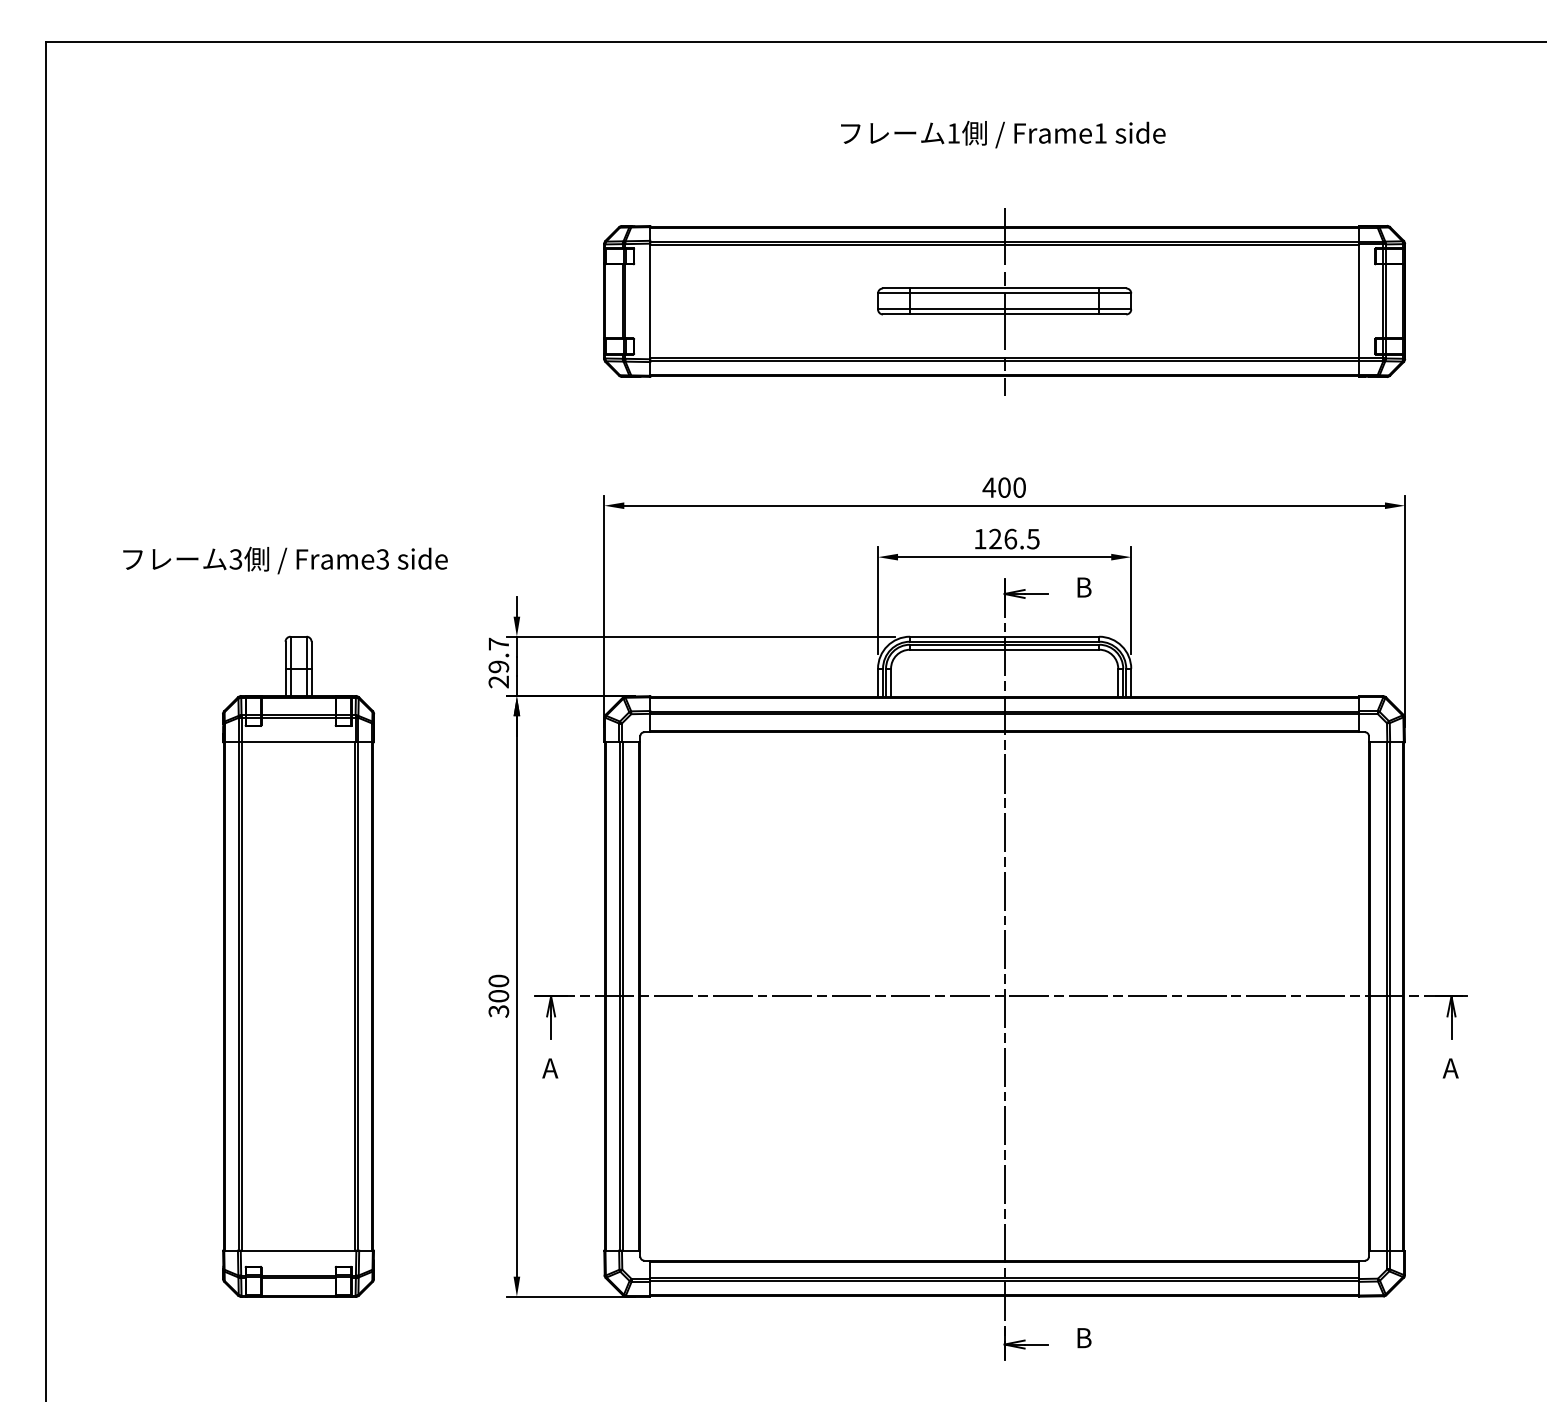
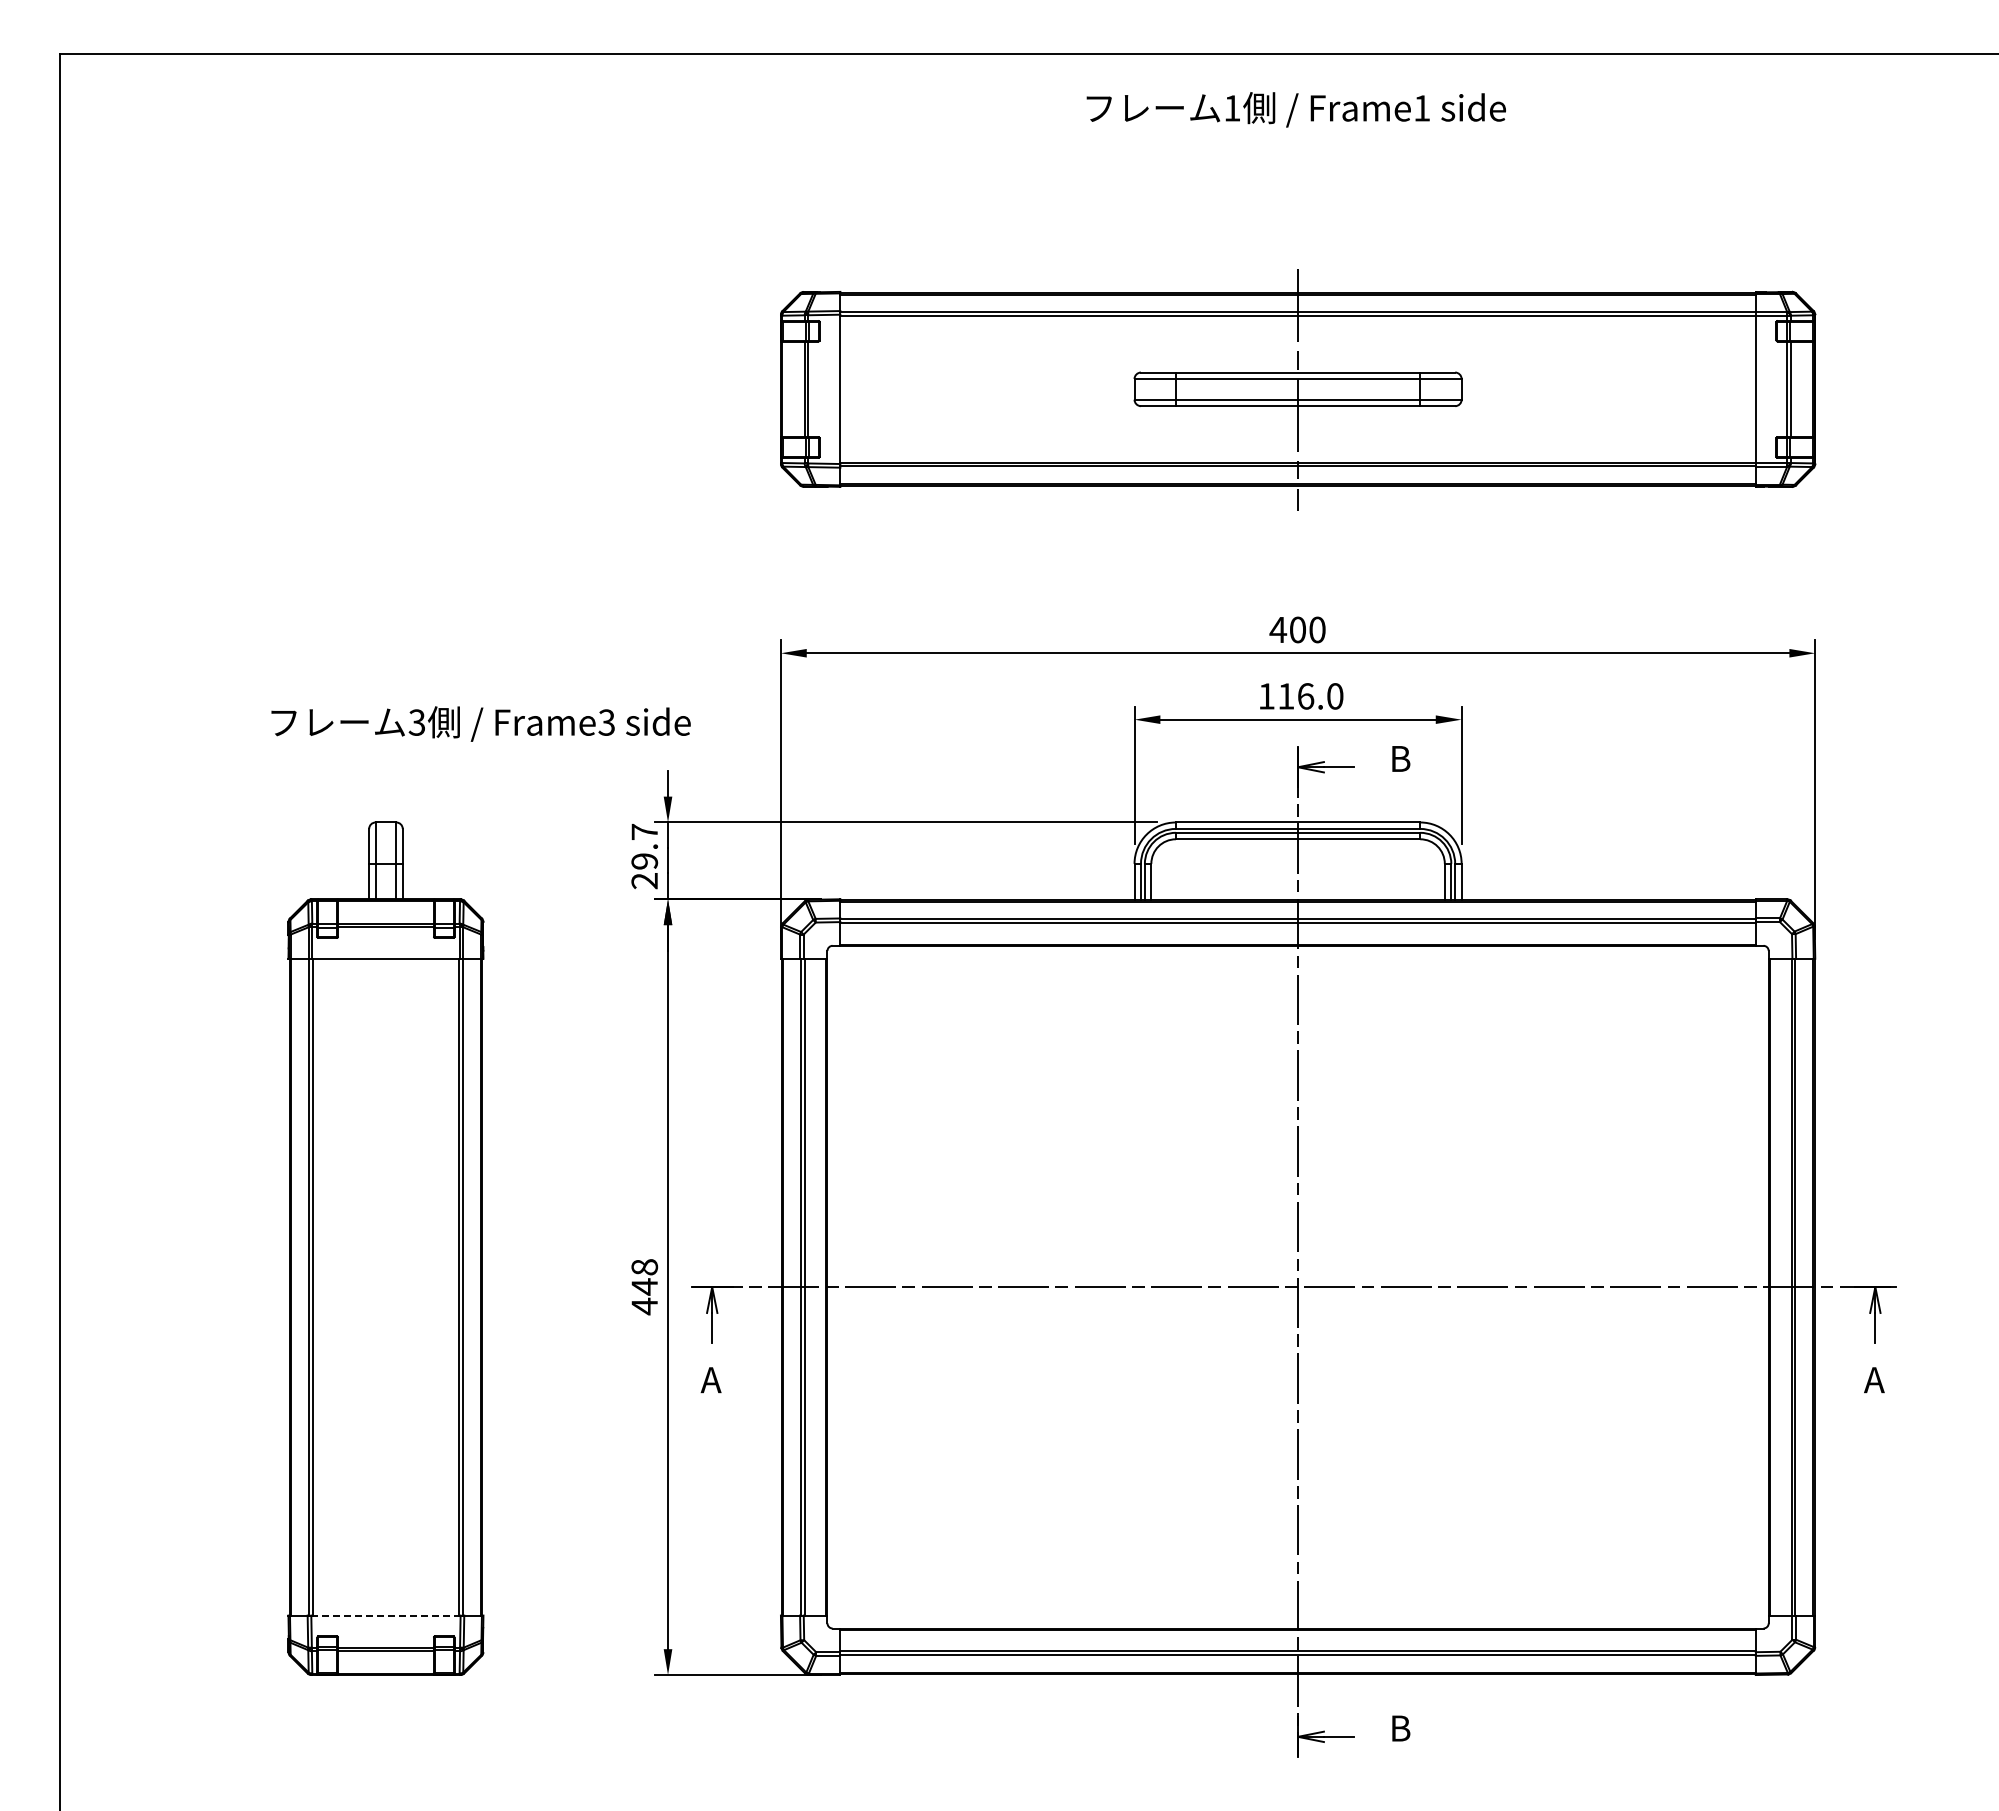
text: (1002, 134) -> (1295, 109), moved
text: (1014, 539) -> (1310, 696), 126.5 -> 116.0
text: (285, 560) -> (480, 723), moved
text: (498, 996) -> (644, 1287), 300 -> 448
line: (298, 1250) -> (385, 1615), solid -> dashed

